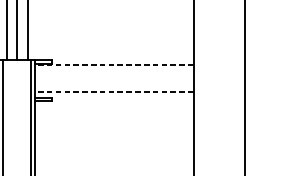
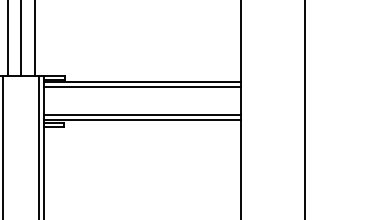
line: (114, 65) -> (142, 81), dashed -> solid
line: (114, 69) -> (142, 86), added
line: (114, 91) -> (142, 114), dashed -> solid
line: (114, 96) -> (142, 120), added

